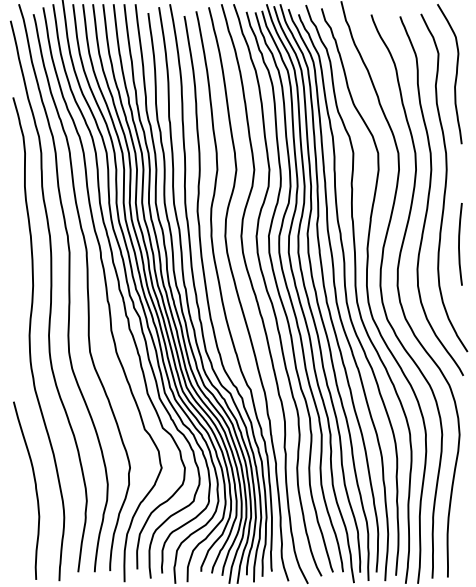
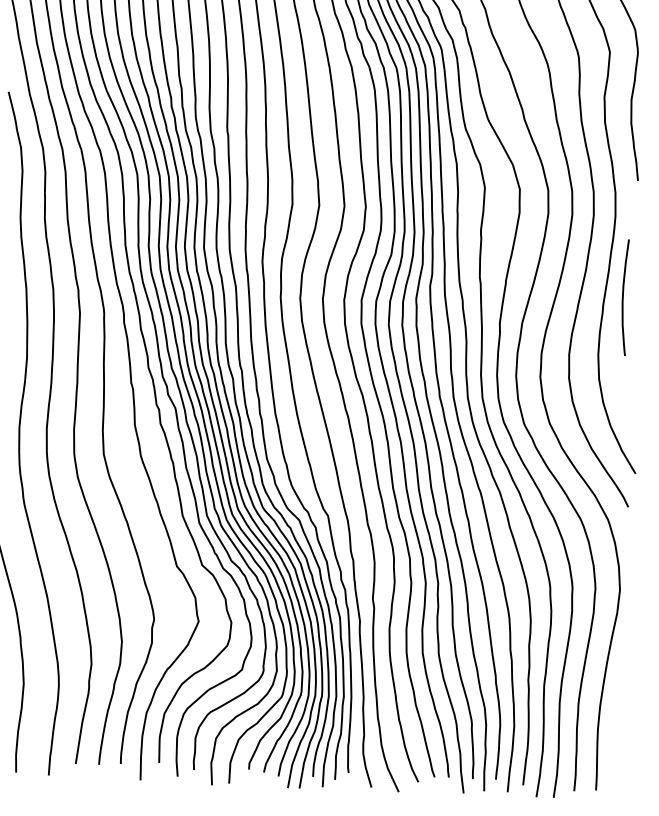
curve: (459, 244) -> (623, 297), moved

